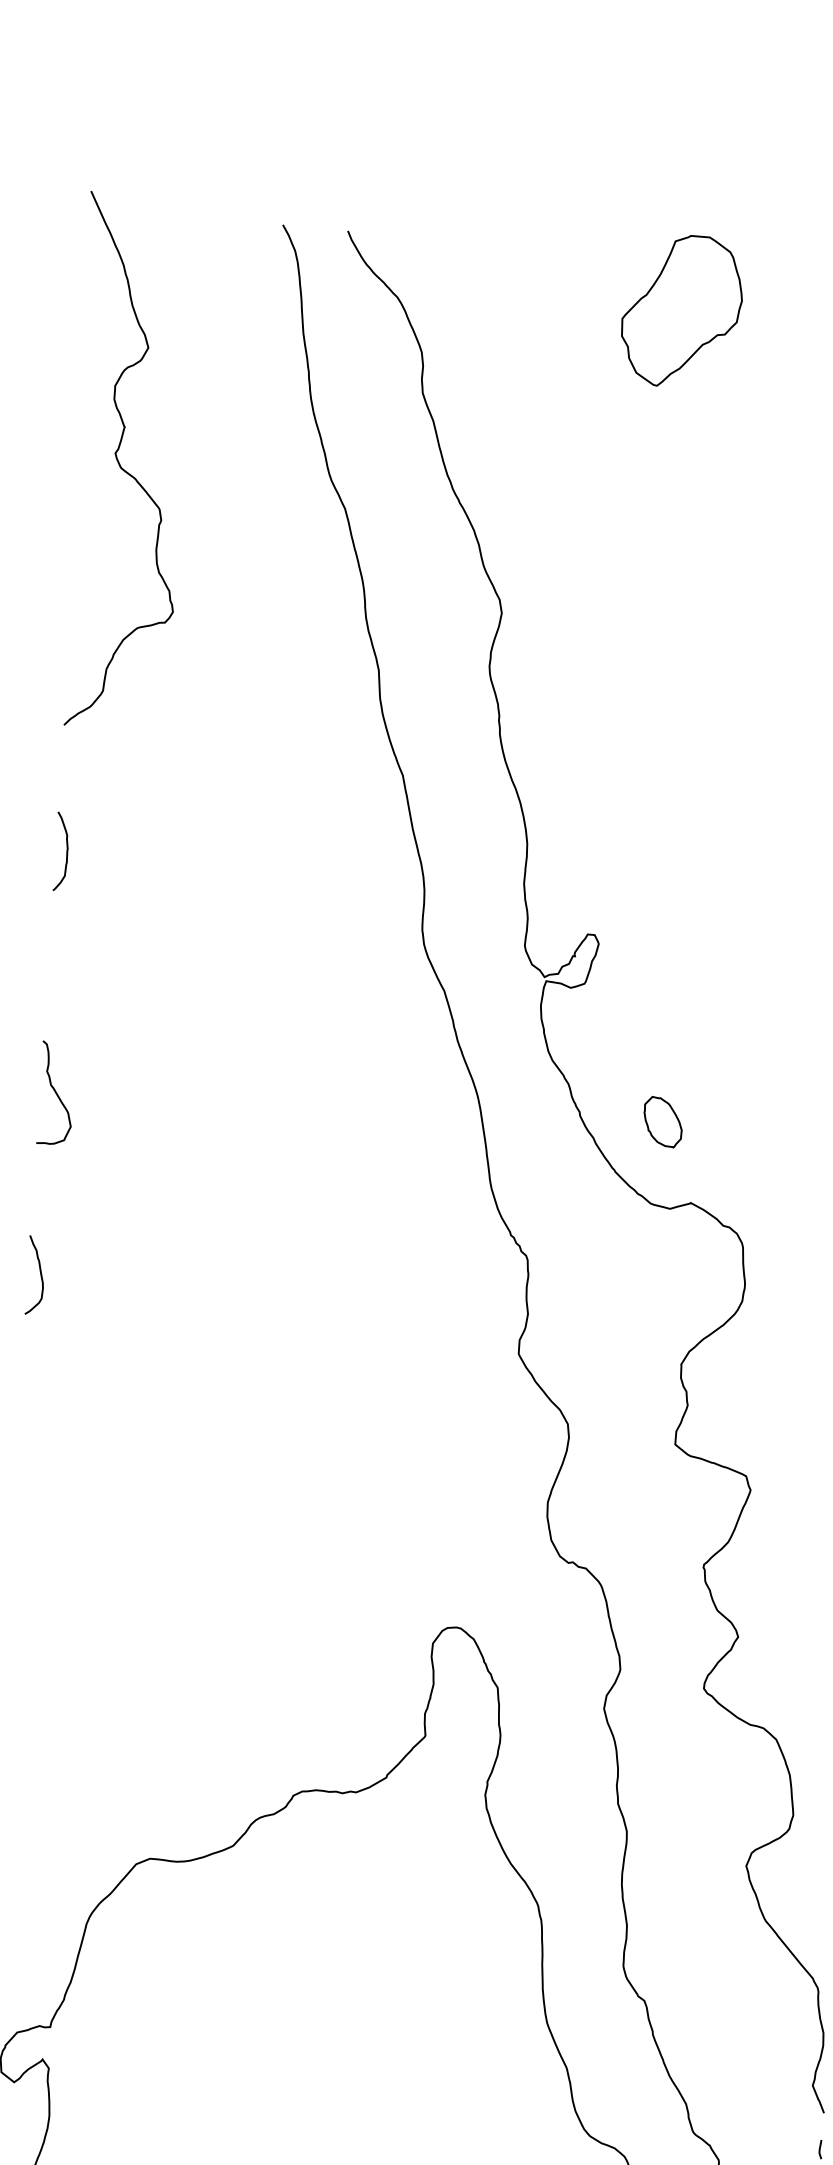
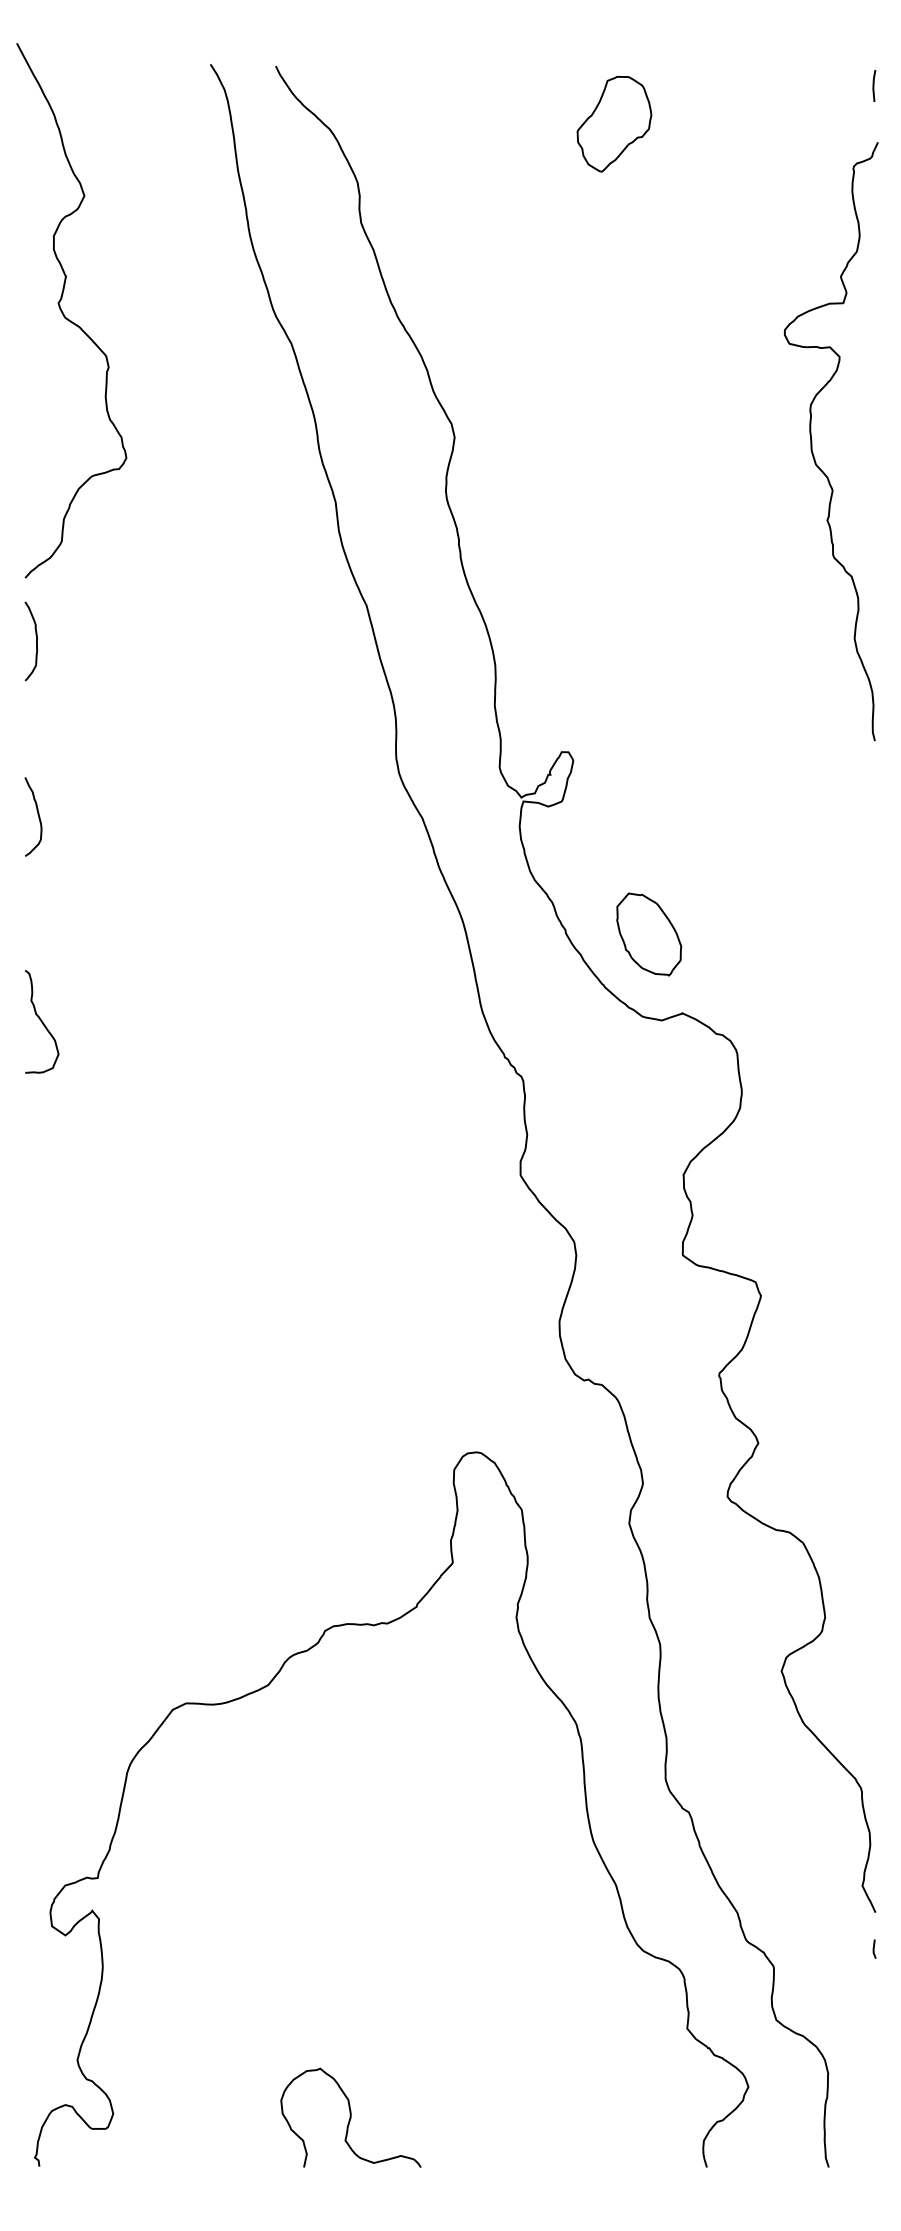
part: (682, 311) -> (614, 124), size x0.62
curve: (66, 852) -> (36, 641), moved
curve: (56, 1092) -> (42, 1021), moved
part: (663, 1122) -> (649, 934), size x1.67
curve: (39, 1273) -> (37, 814), moved

